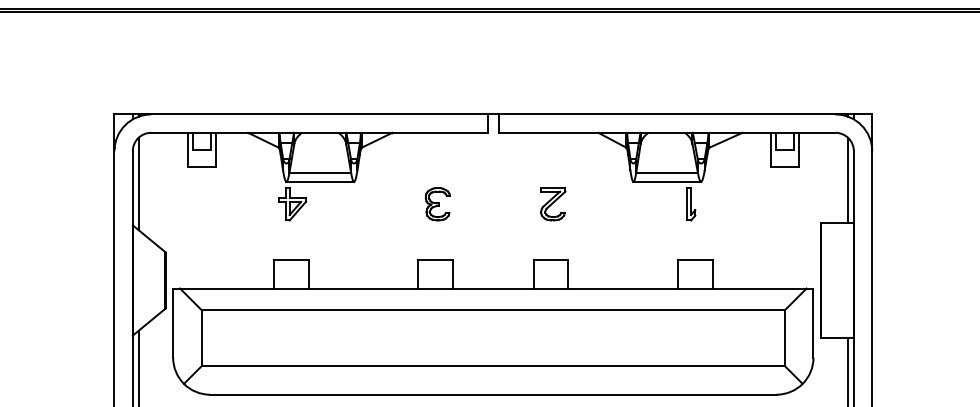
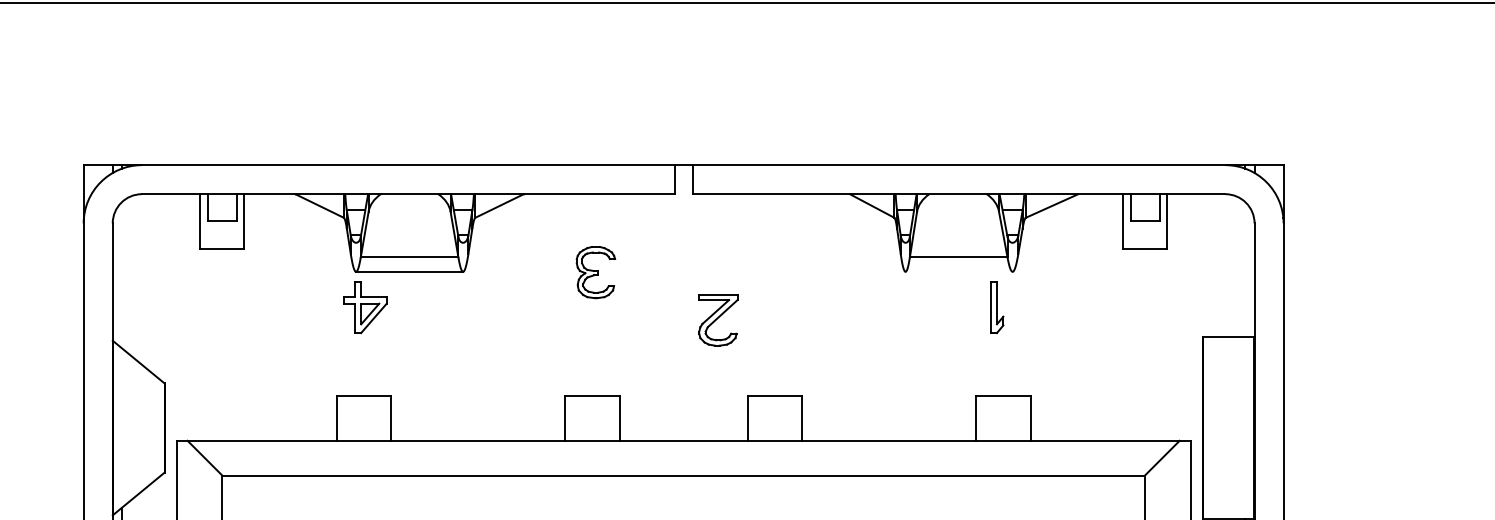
line: (848, 179) -> (1246, 268), removed
line: (667, 181) -> (959, 271), removed
line: (138, 183) -> (121, 274), removed
part: (437, 204) -> (595, 272), moved
part: (553, 204) -> (718, 320), moved

